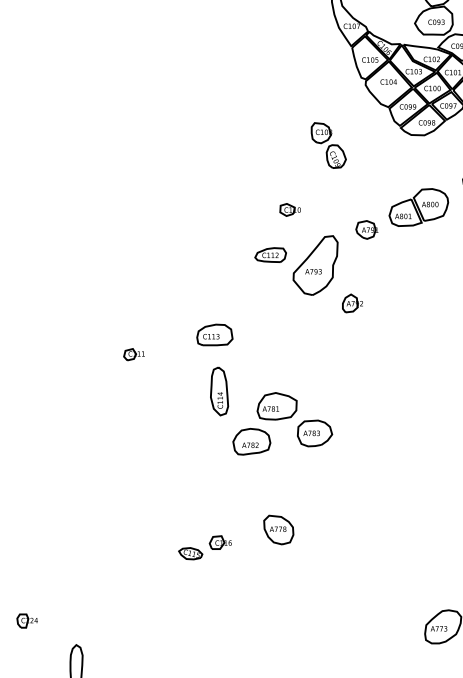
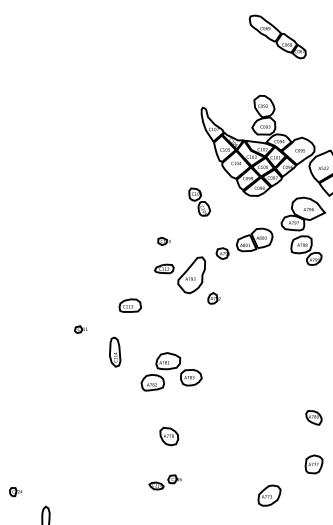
part: (288, 208) -> (163, 240), moved
part: (213, 334) -> (129, 305), moved
part: (220, 390) -> (115, 351), moved
part: (203, 547) -> (164, 482), moved

